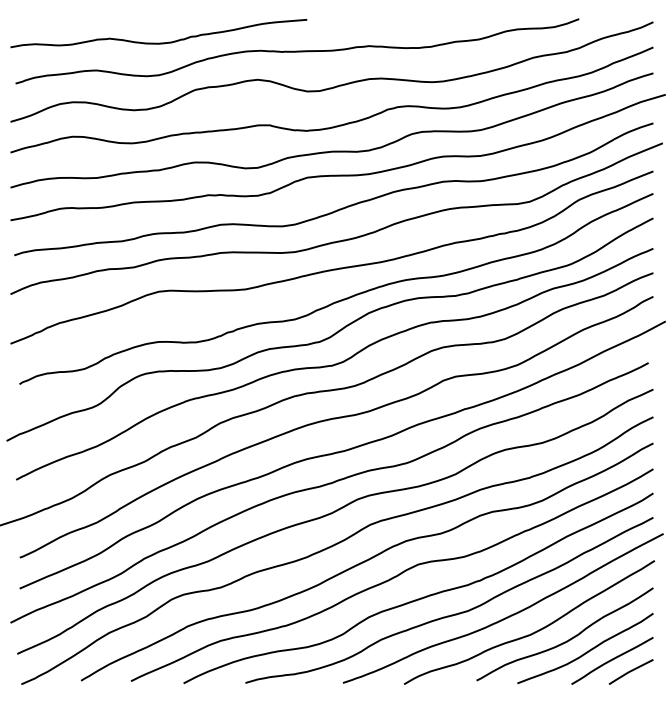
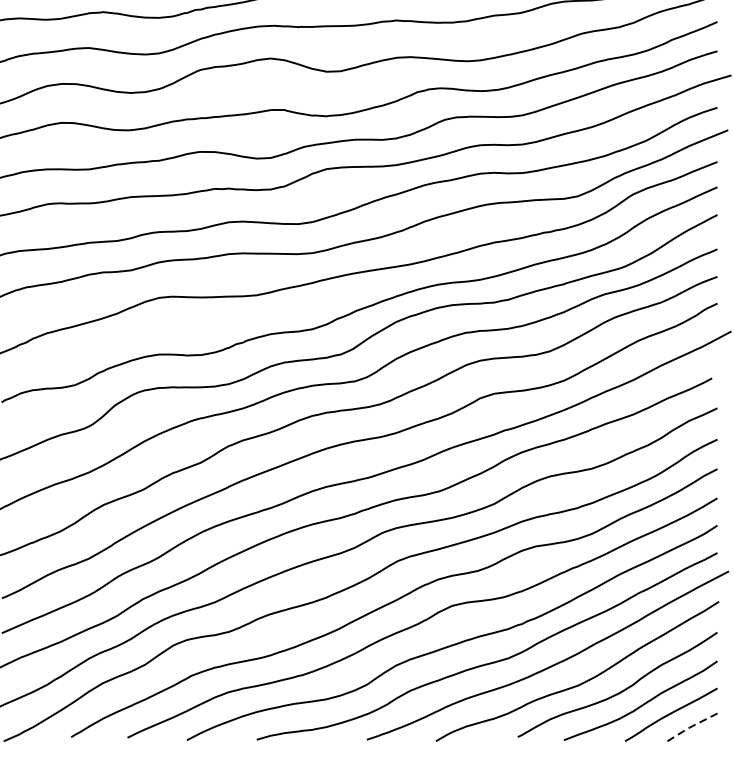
line: (629, 671) -> (690, 726), solid -> dashed

